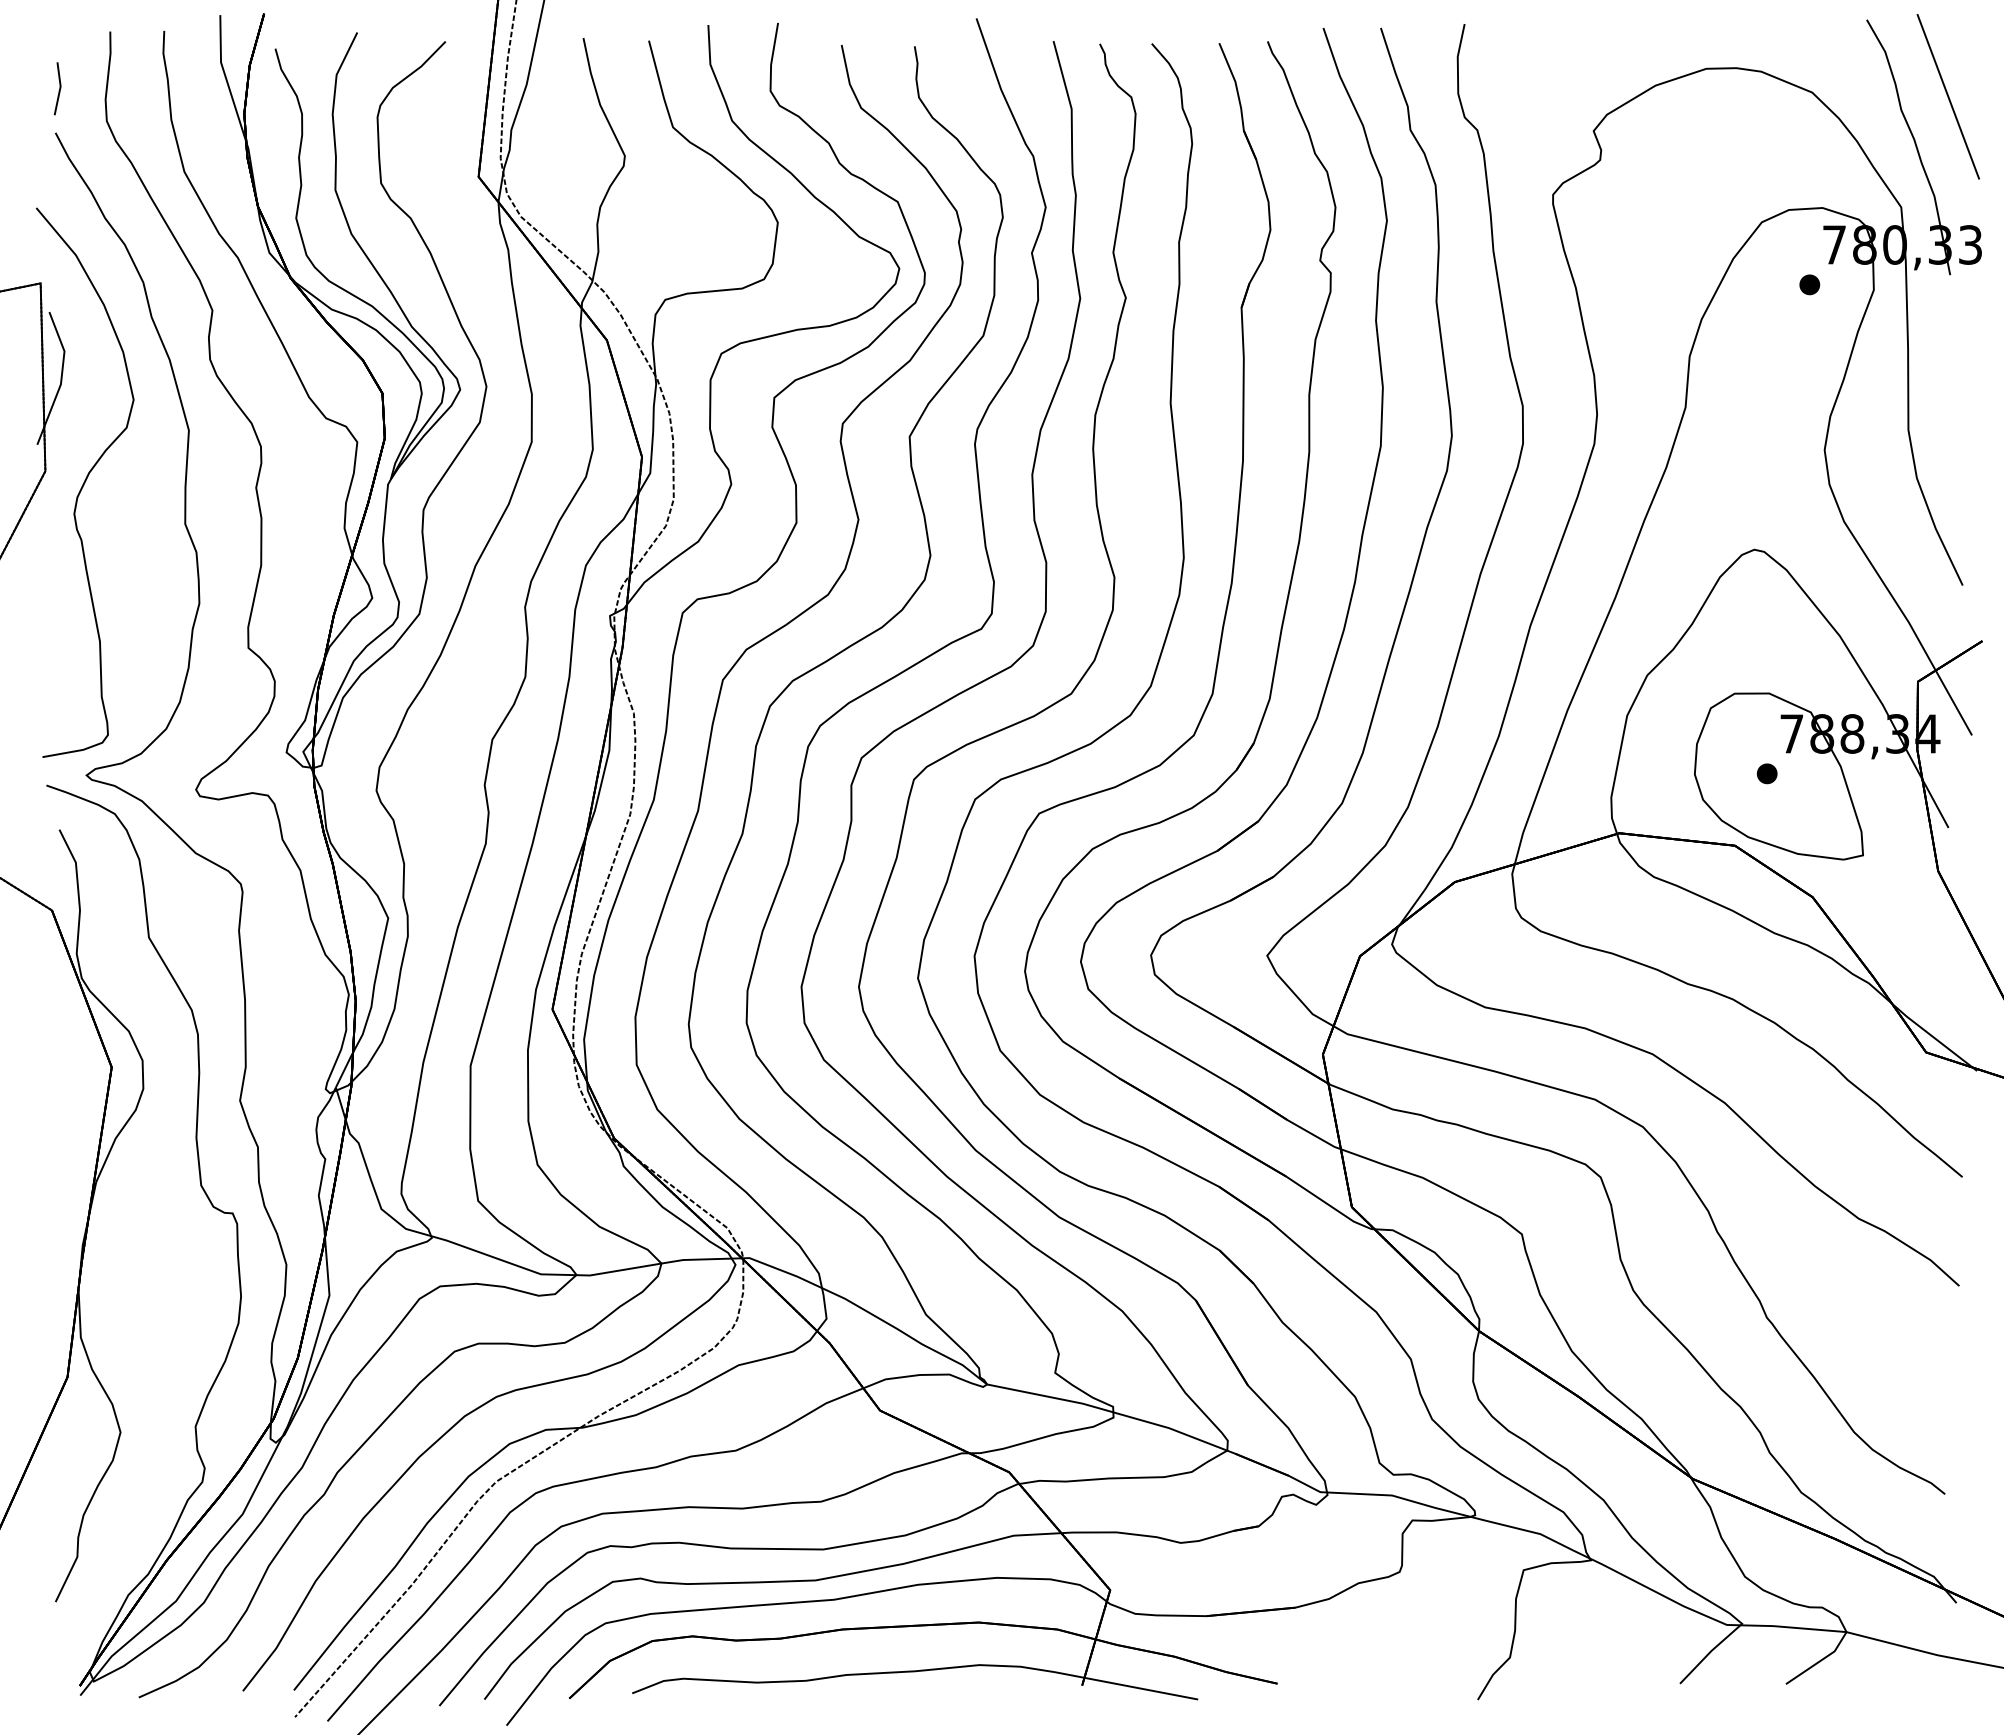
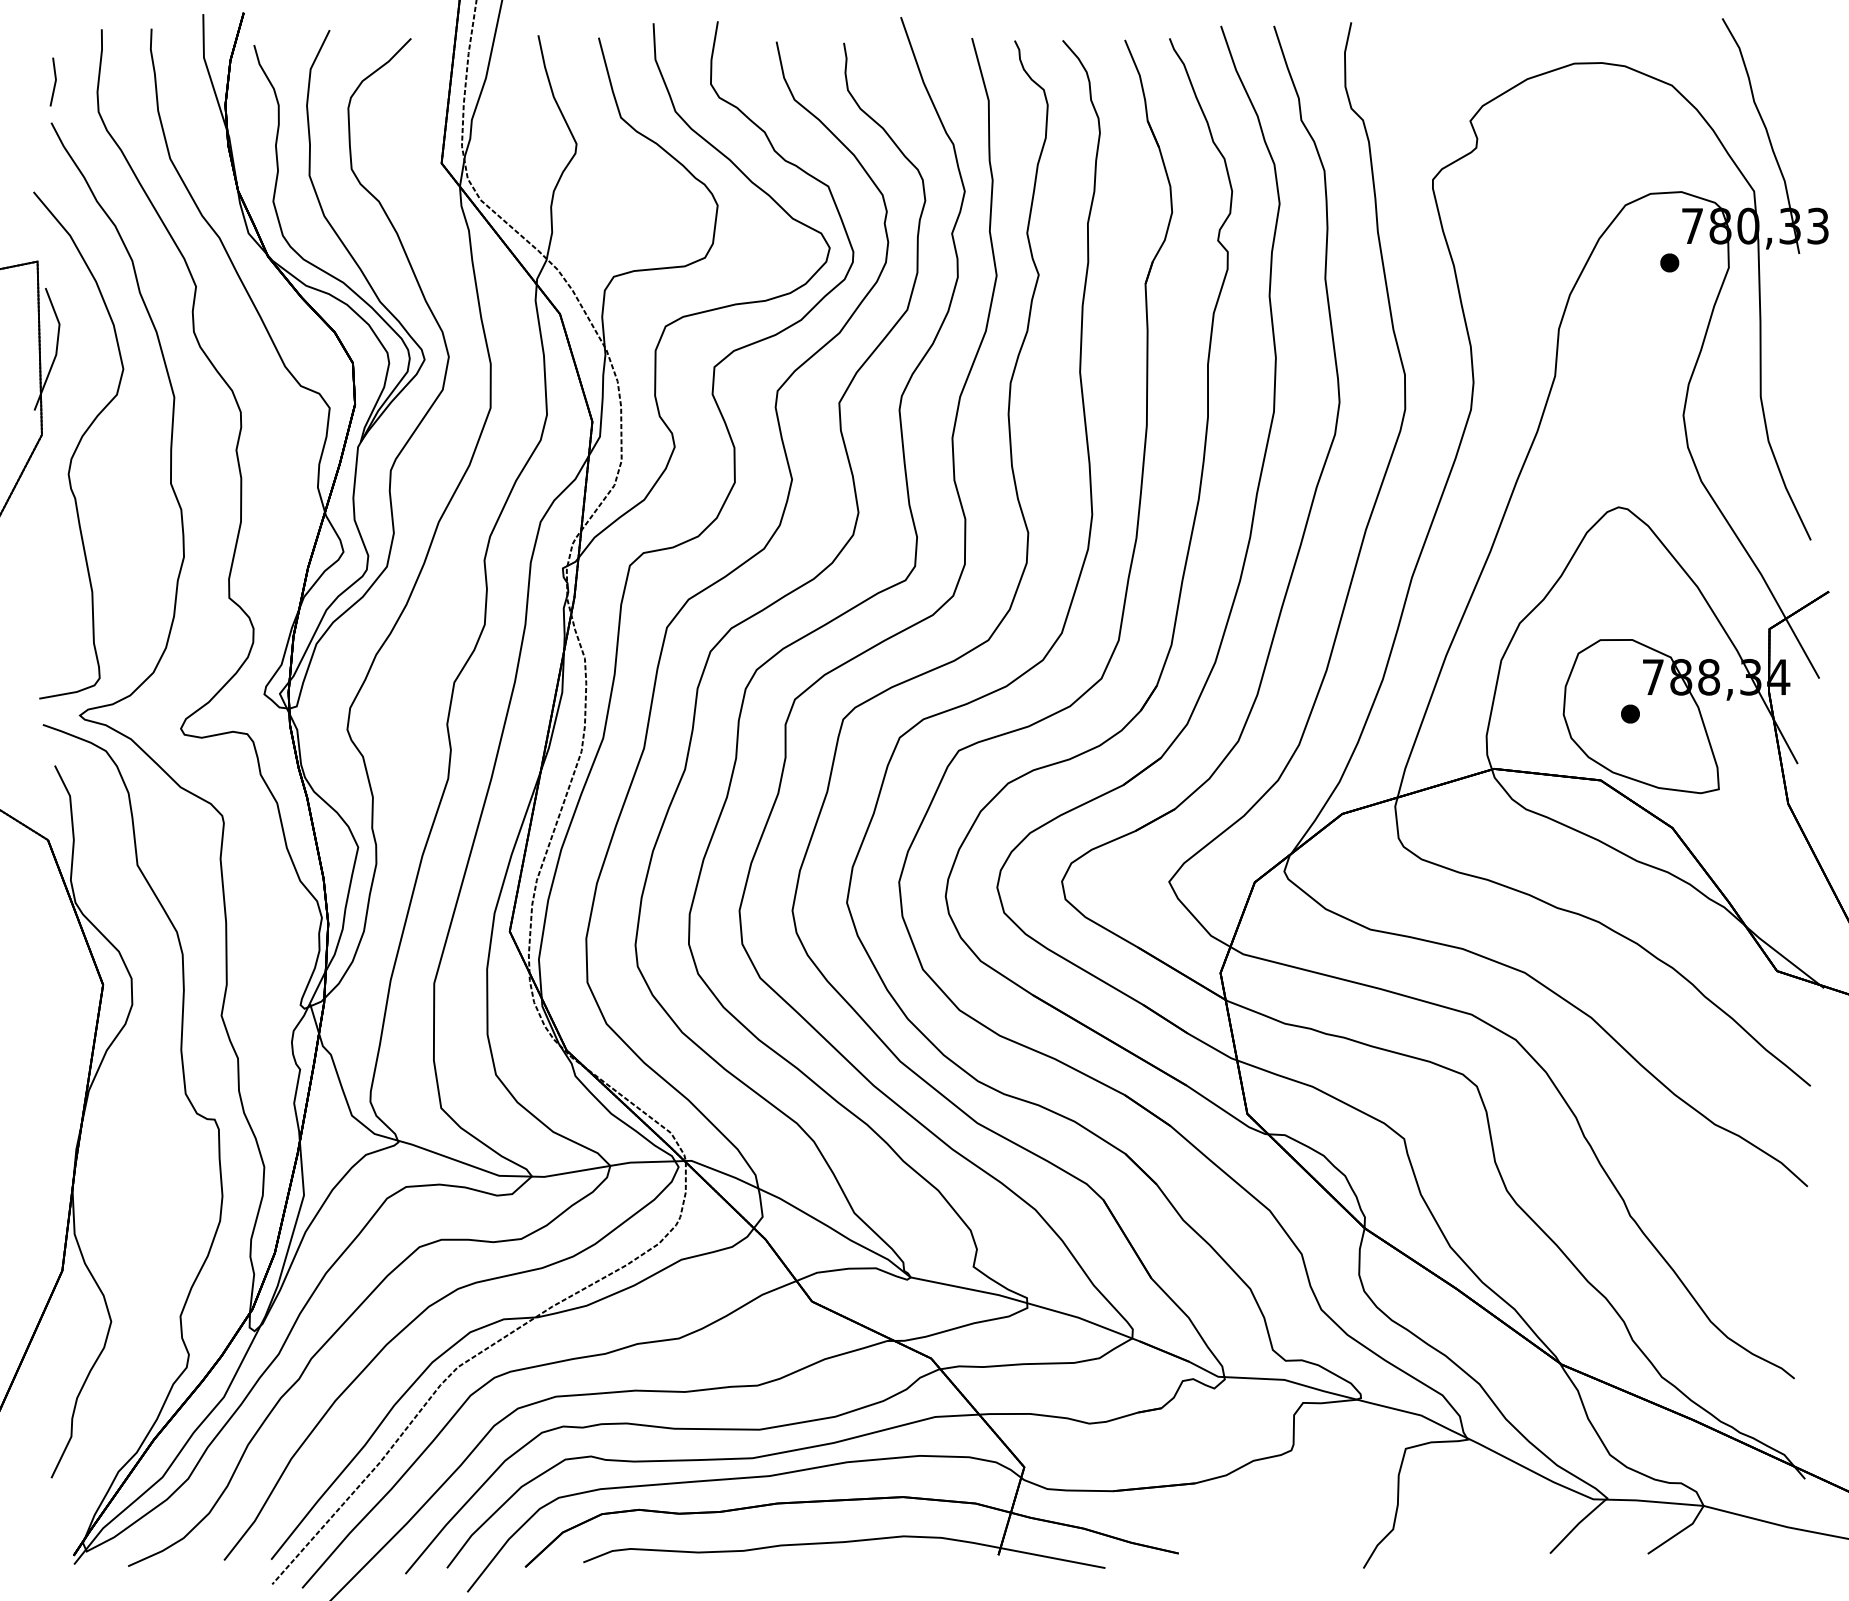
line: (1948, 96) -> (1797, 89), removed

